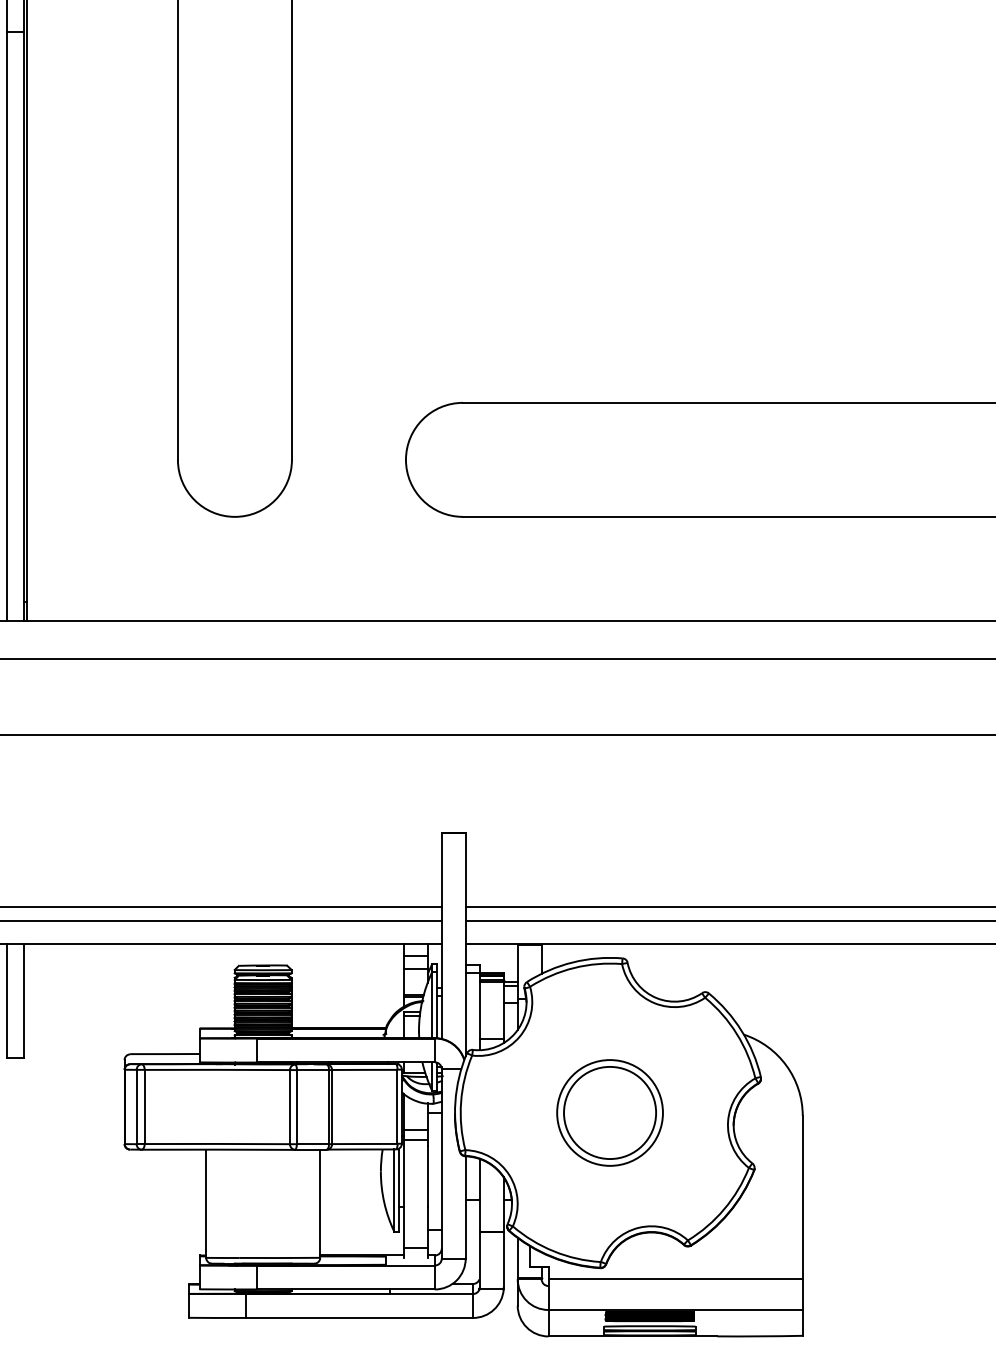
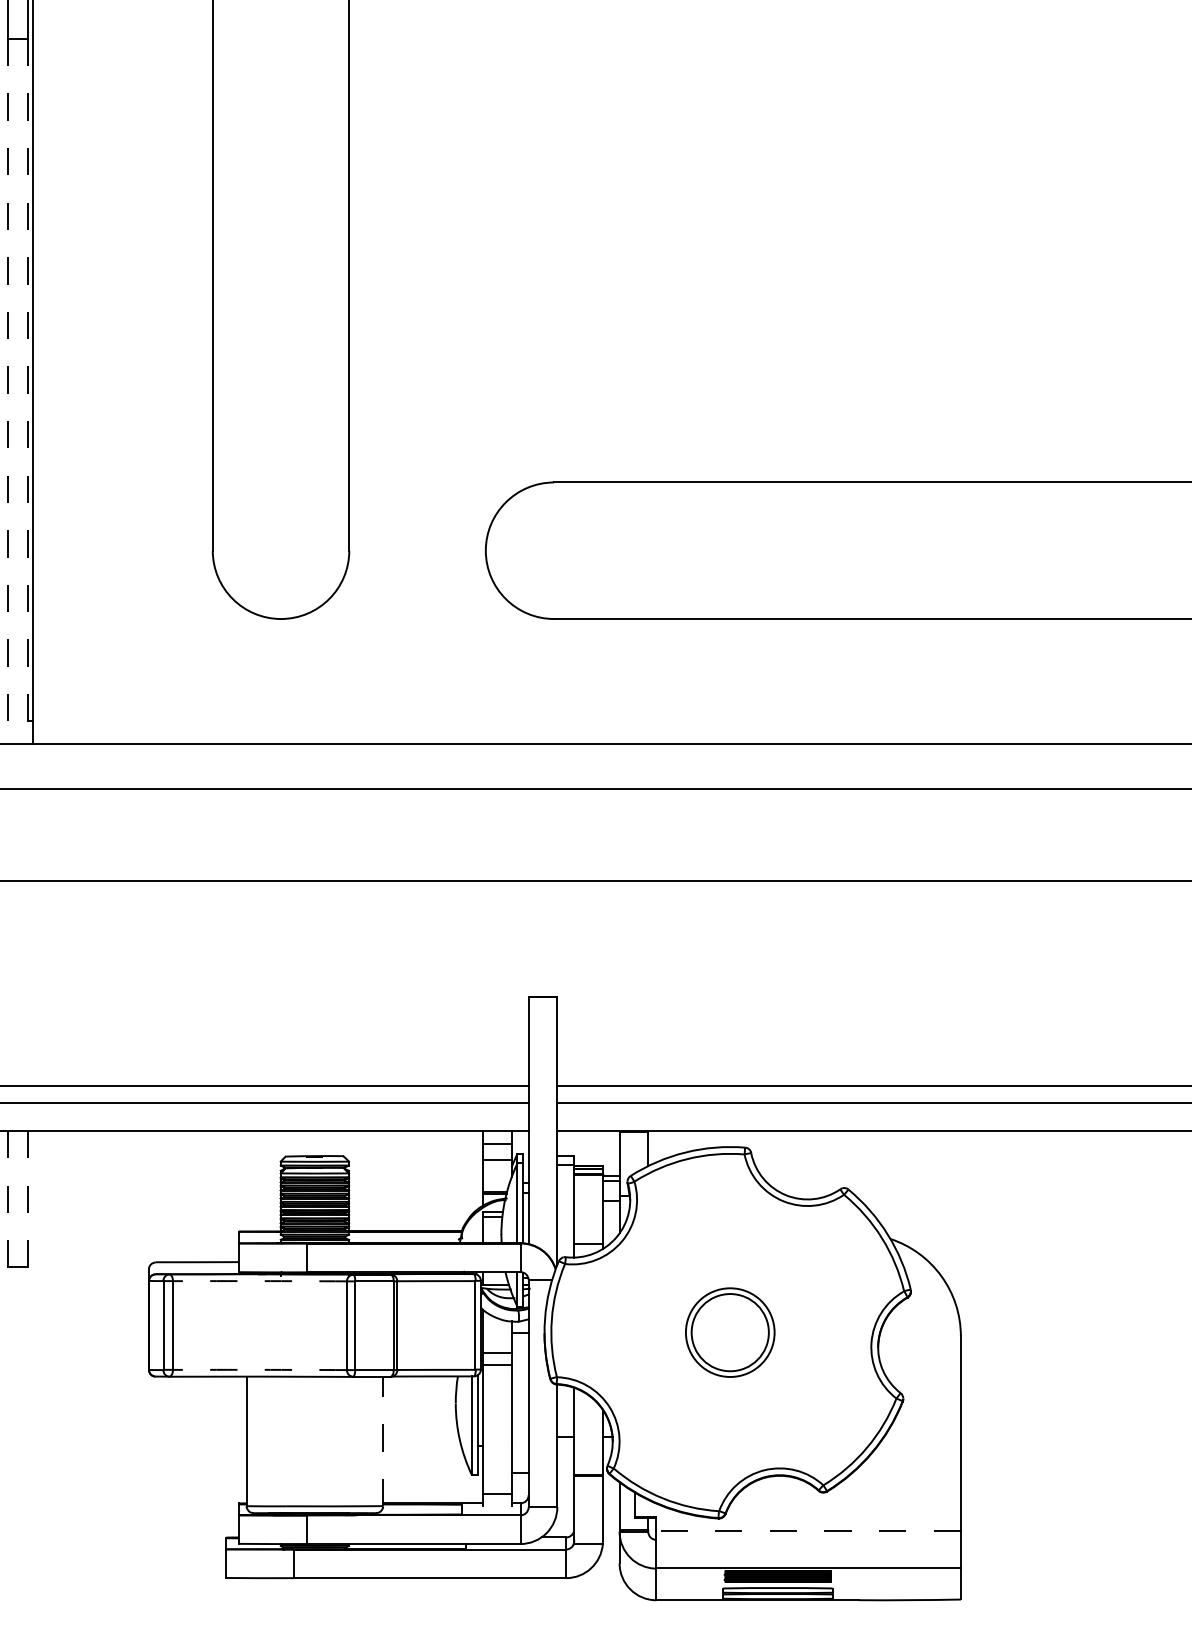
line: (7, 326) -> (8, 391), solid -> dashed
line: (24, 326) -> (28, 391), solid -> dashed
line: (7, 1000) -> (8, 1198), solid -> dashed
line: (24, 1001) -> (28, 1199), solid -> dashed
arc: (216, 1070) -> (259, 1281), solid -> dashed
part: (610, 1112) -> (730, 1332), size x0.7
arc: (216, 1143) -> (259, 1369), solid -> dashed
line: (320, 1203) -> (383, 1441), solid -> dashed
line: (675, 1278) -> (808, 1531), solid -> dashed

